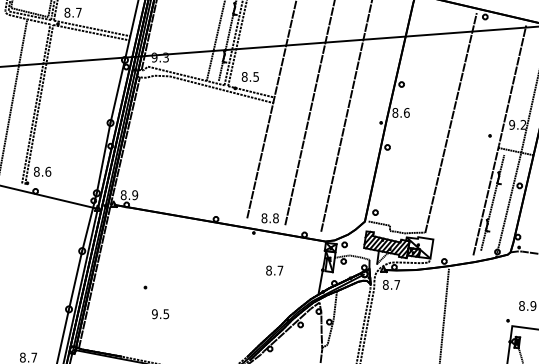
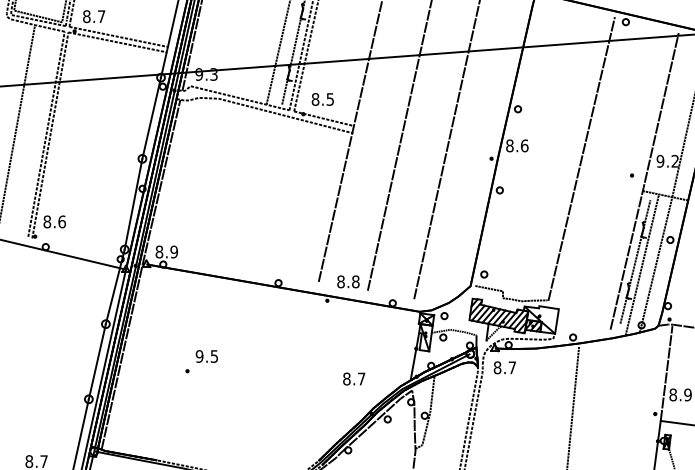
line: (497, 205) -> (641, 265), added
text: (274, 270) -> (353, 378), moved
line: (516, 289) -> (666, 373), added
text: (160, 314) -> (206, 356), moved

